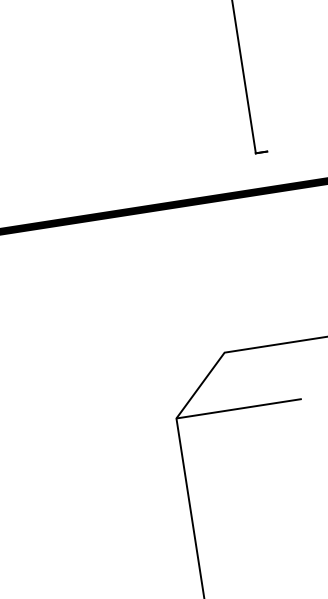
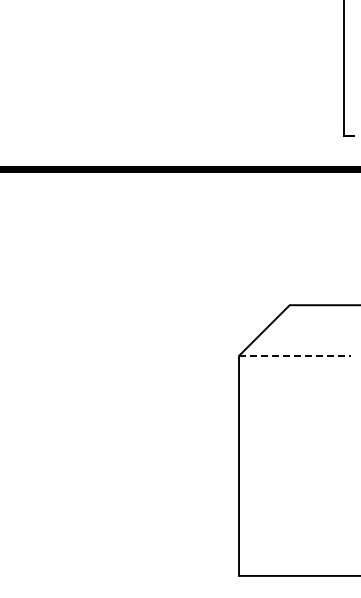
line: (238, 408) -> (294, 355), solid -> dashed

